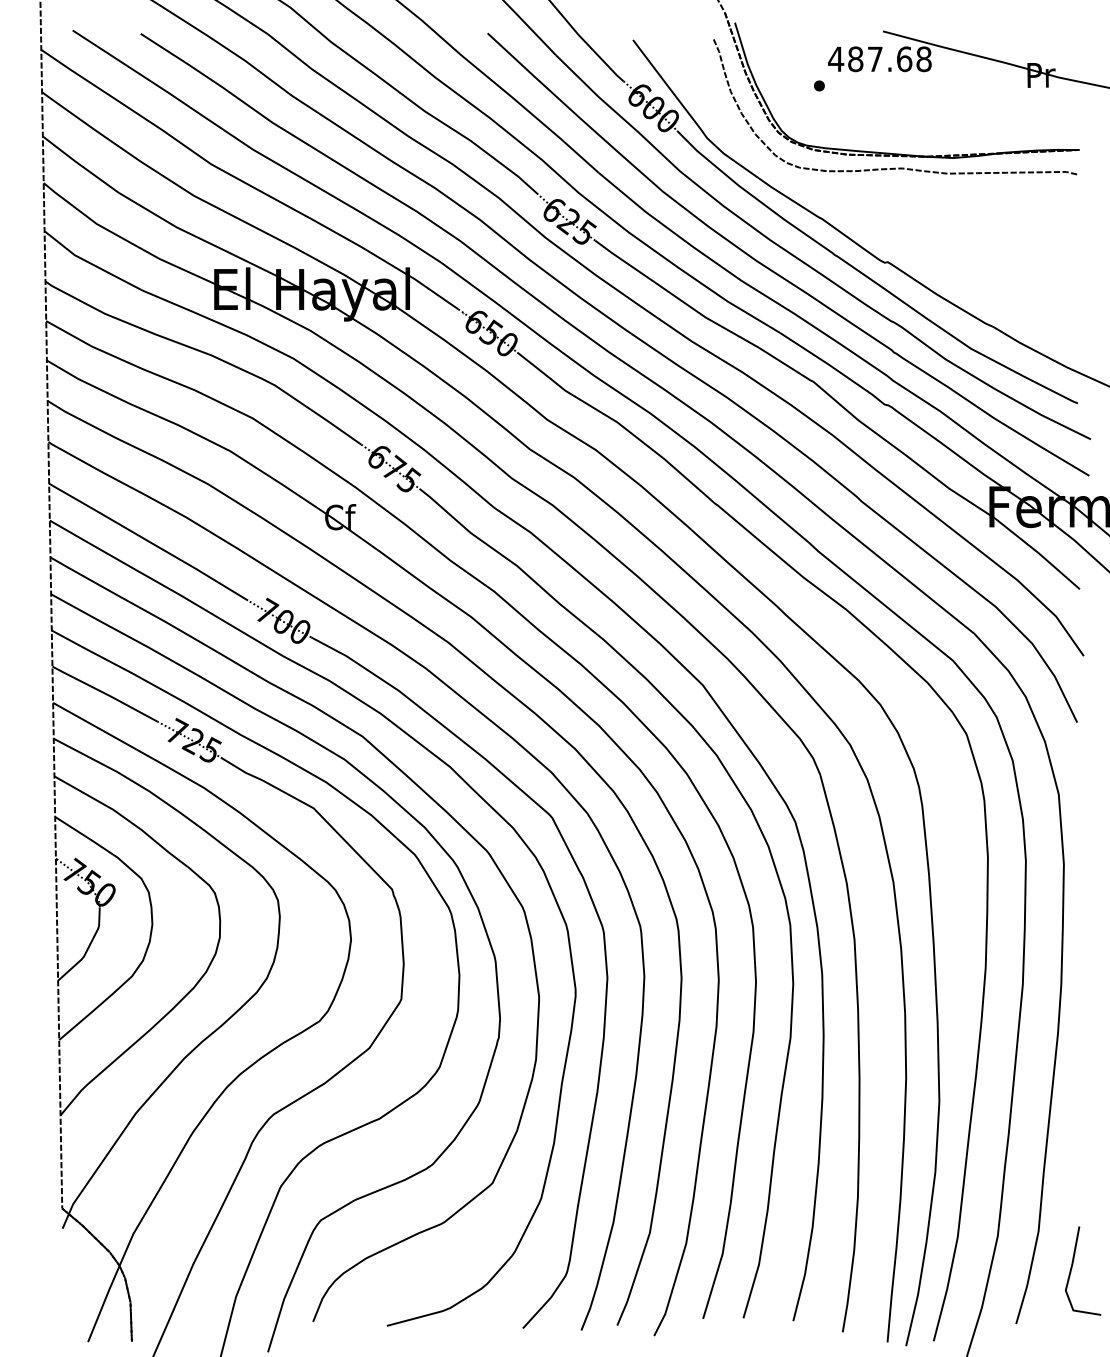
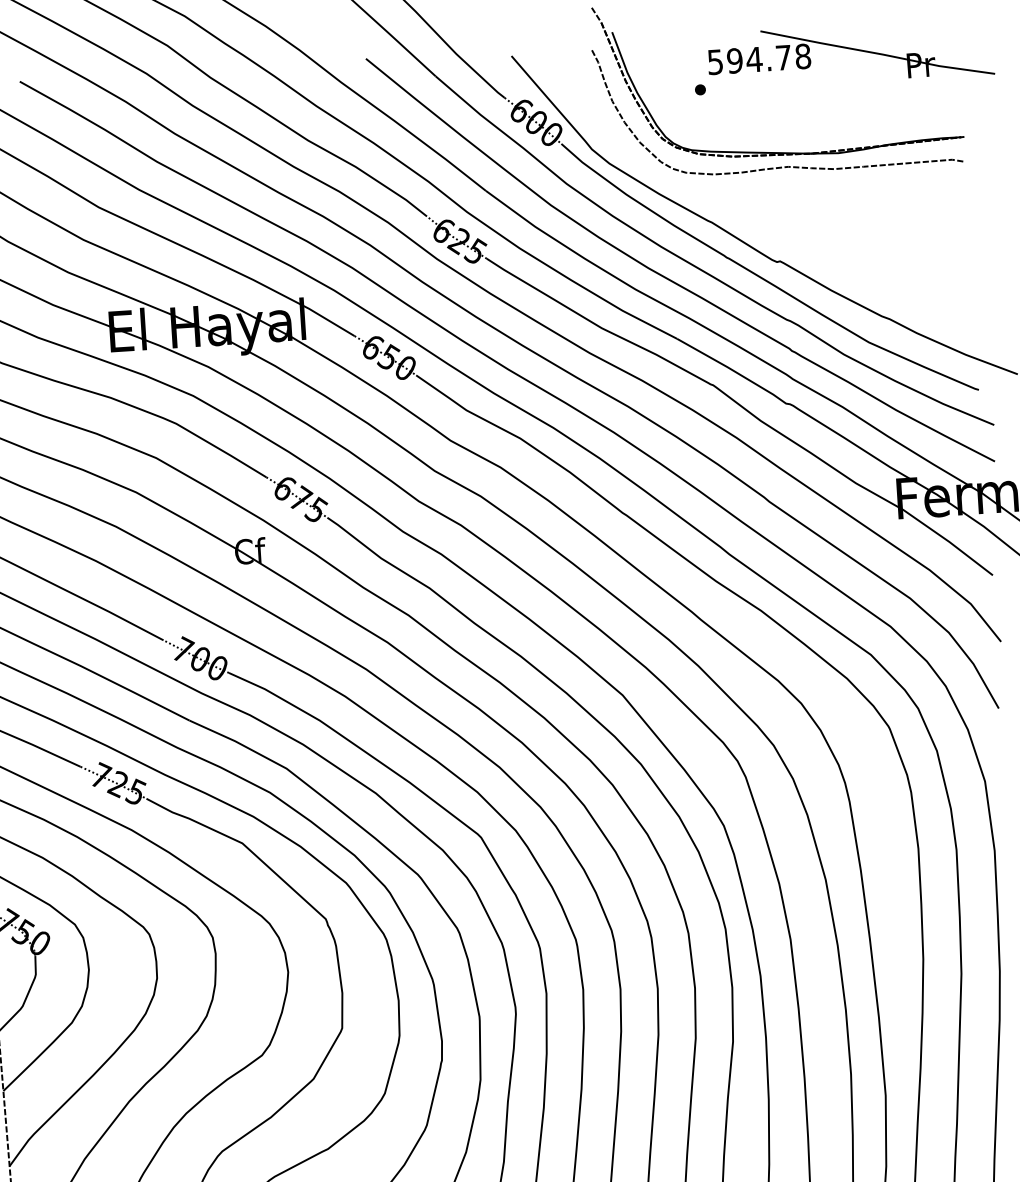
text: (870, 59) -> (749, 60), 487.68 -> 594.78

